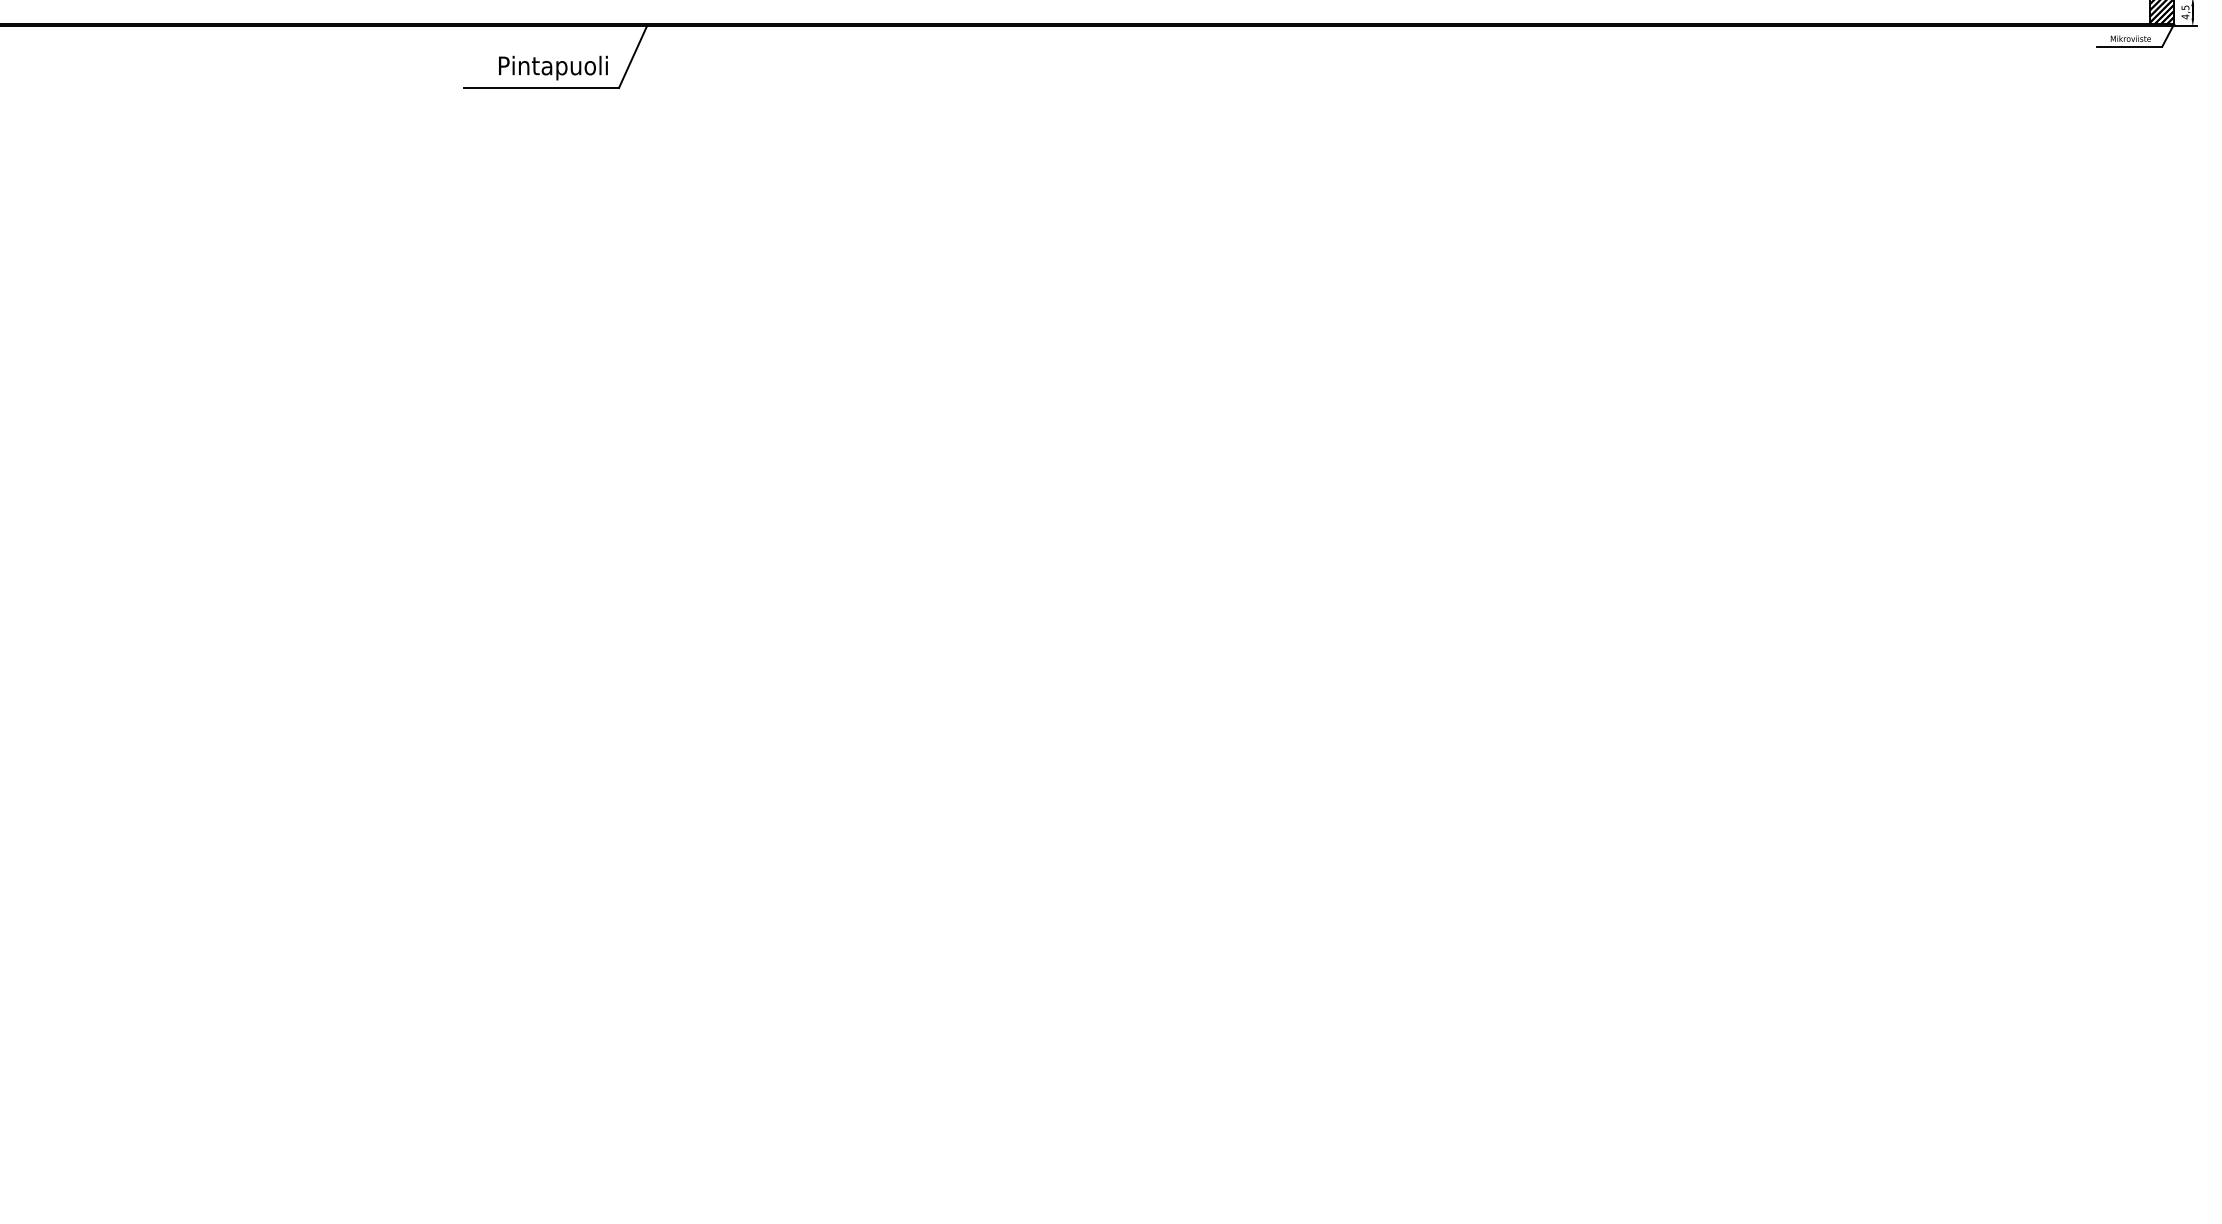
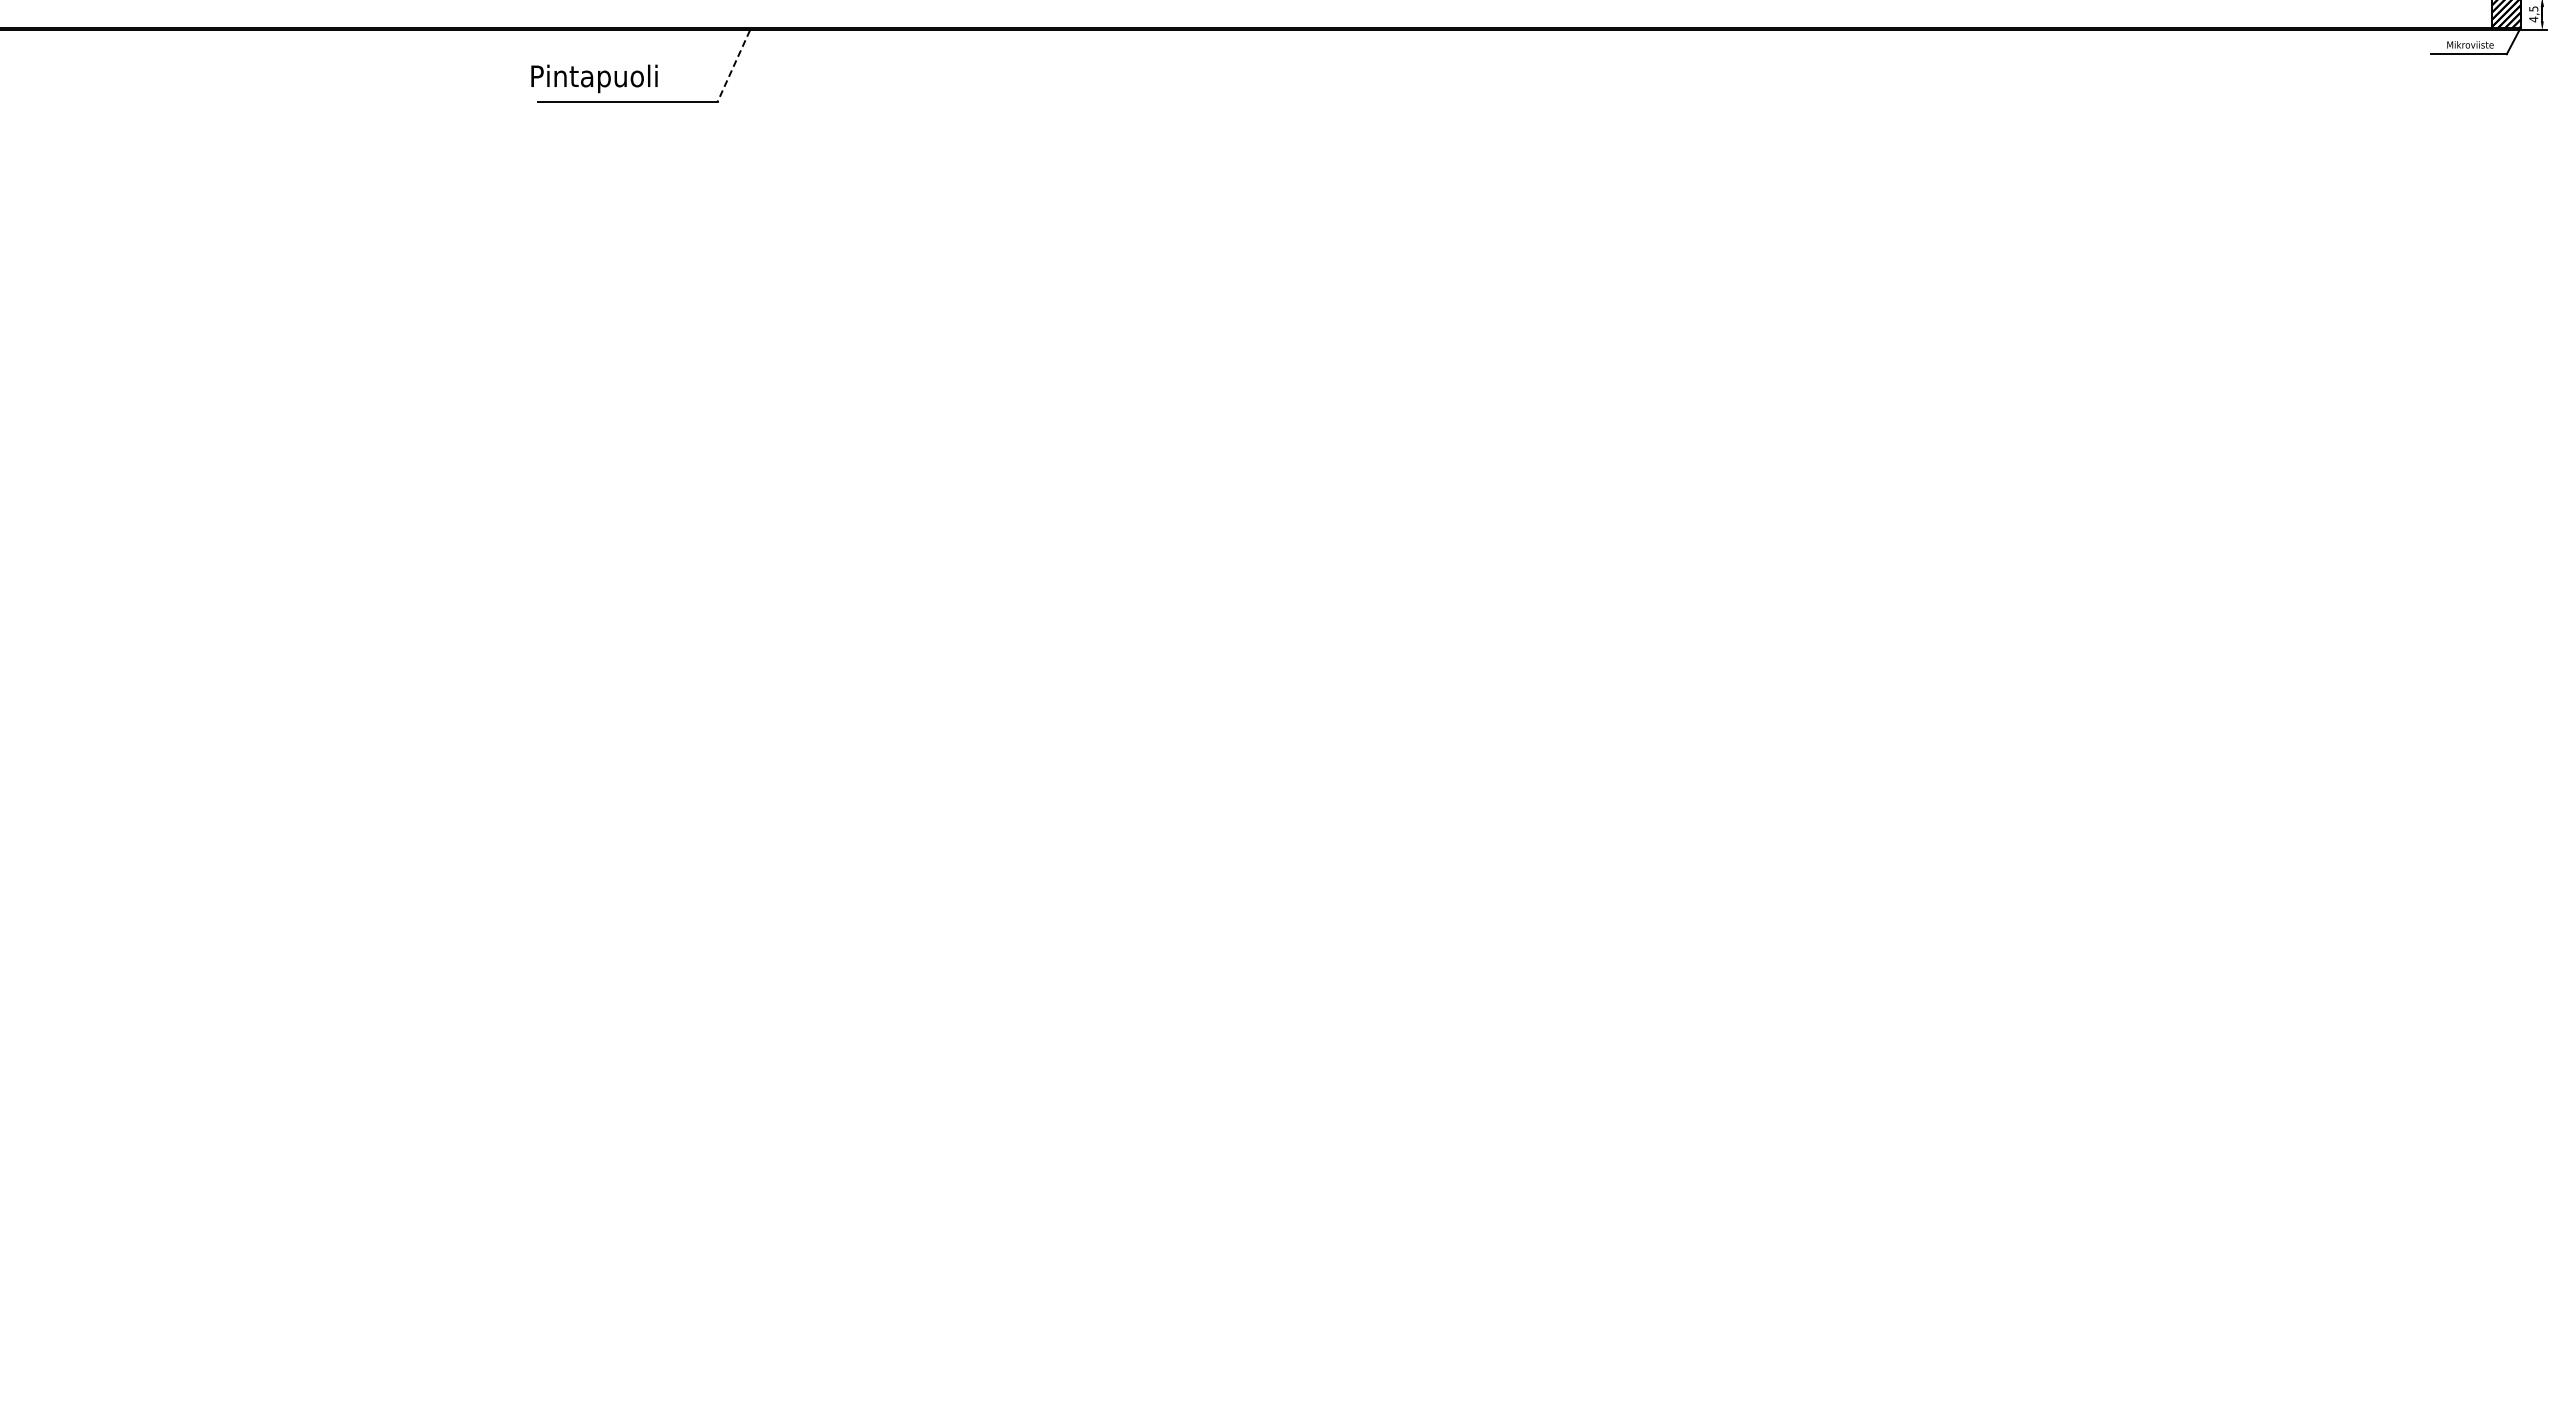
line: (632, 57) -> (733, 66), solid -> dashed
text: (553, 67) -> (594, 78), moved

